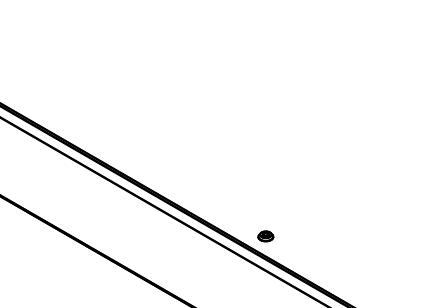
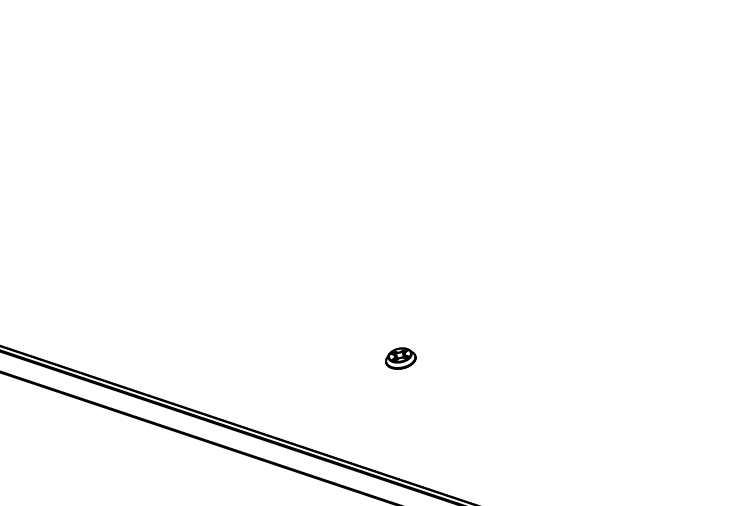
part: (265, 236) -> (399, 358), moved

